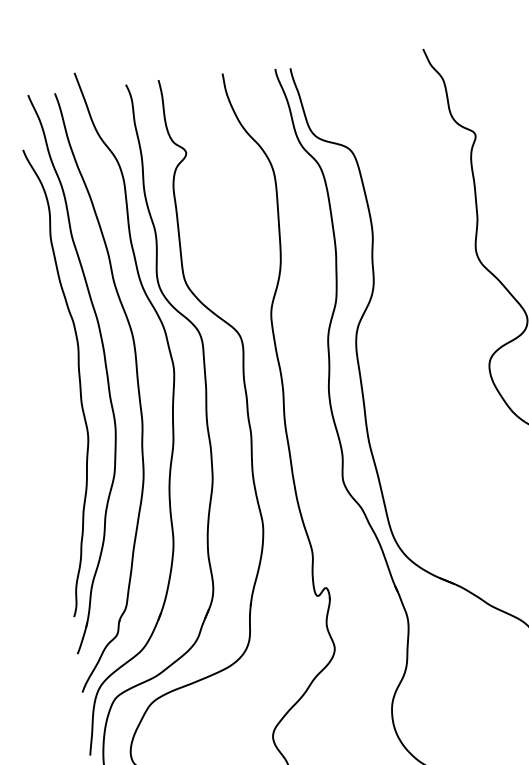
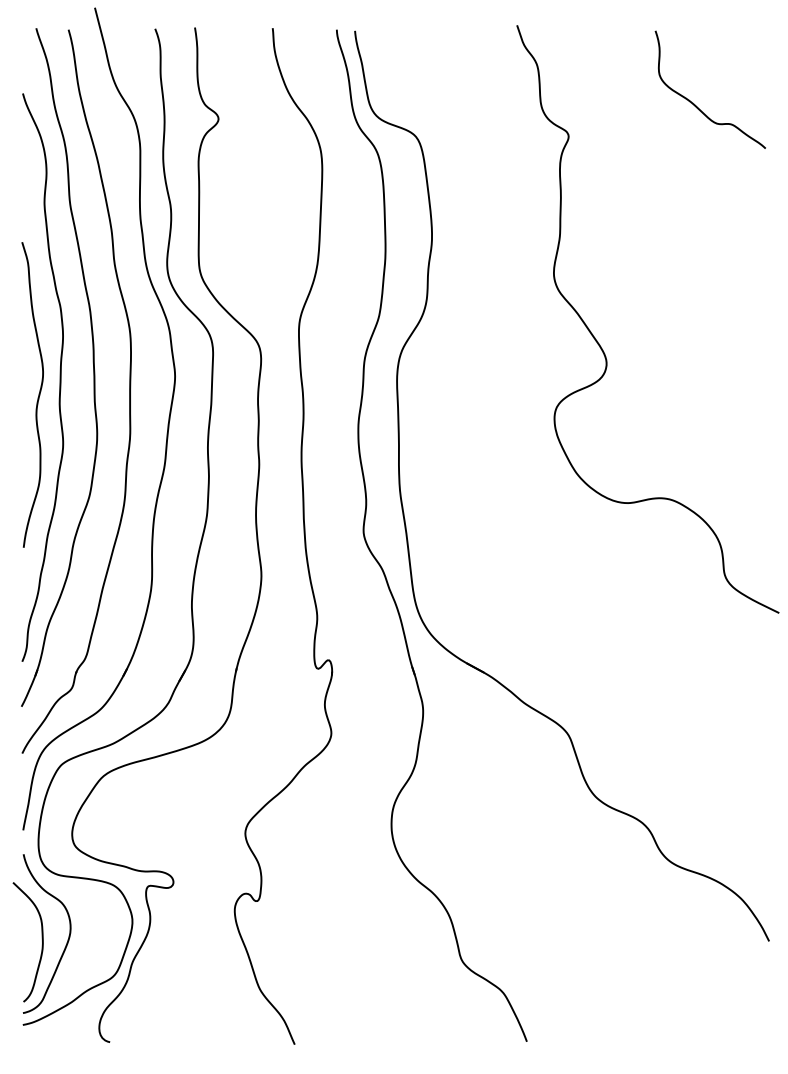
curve: (62, 398) -> (37, 397), added

